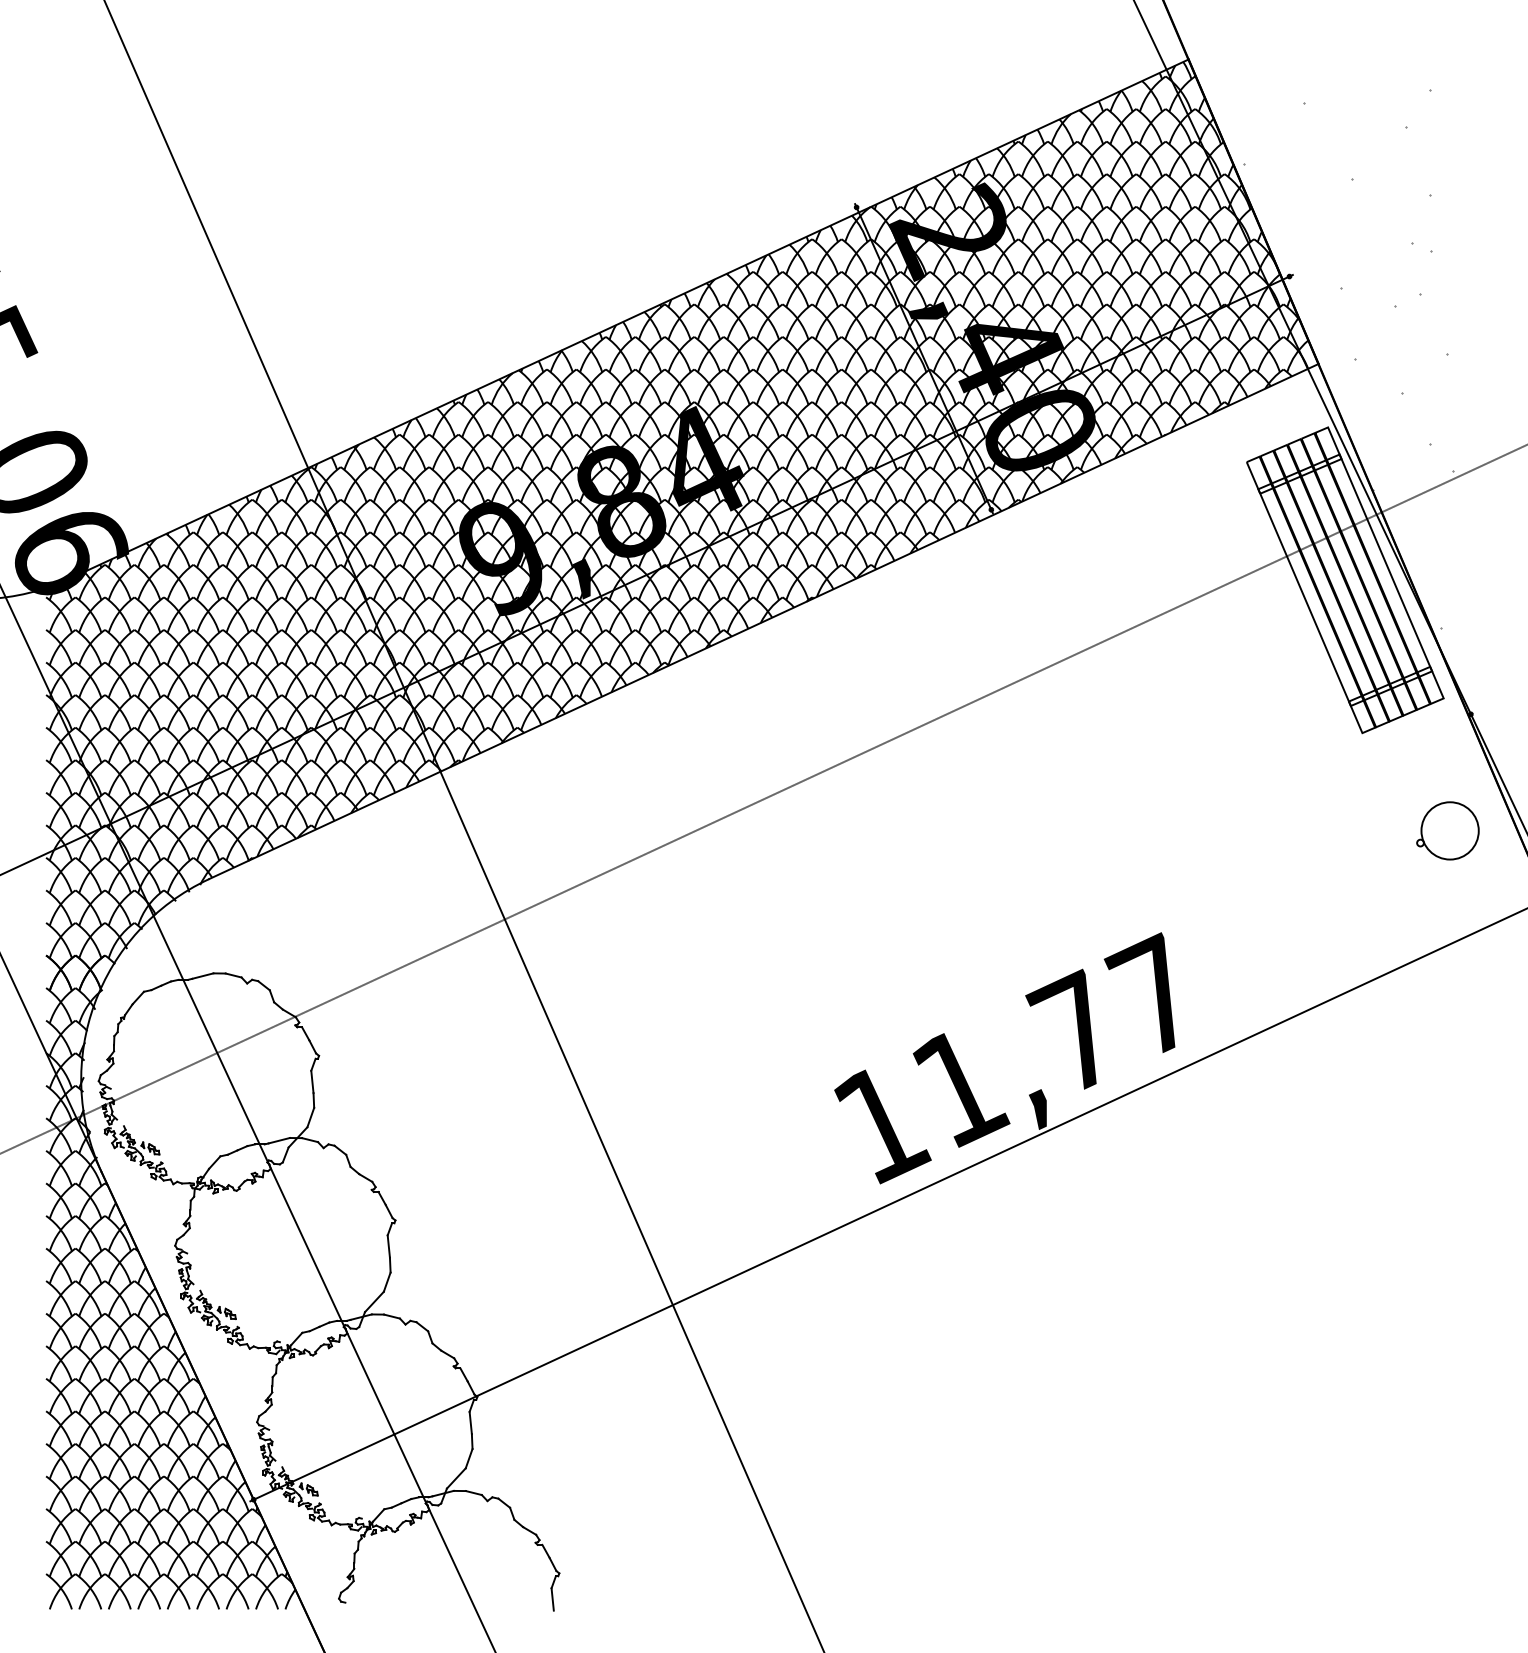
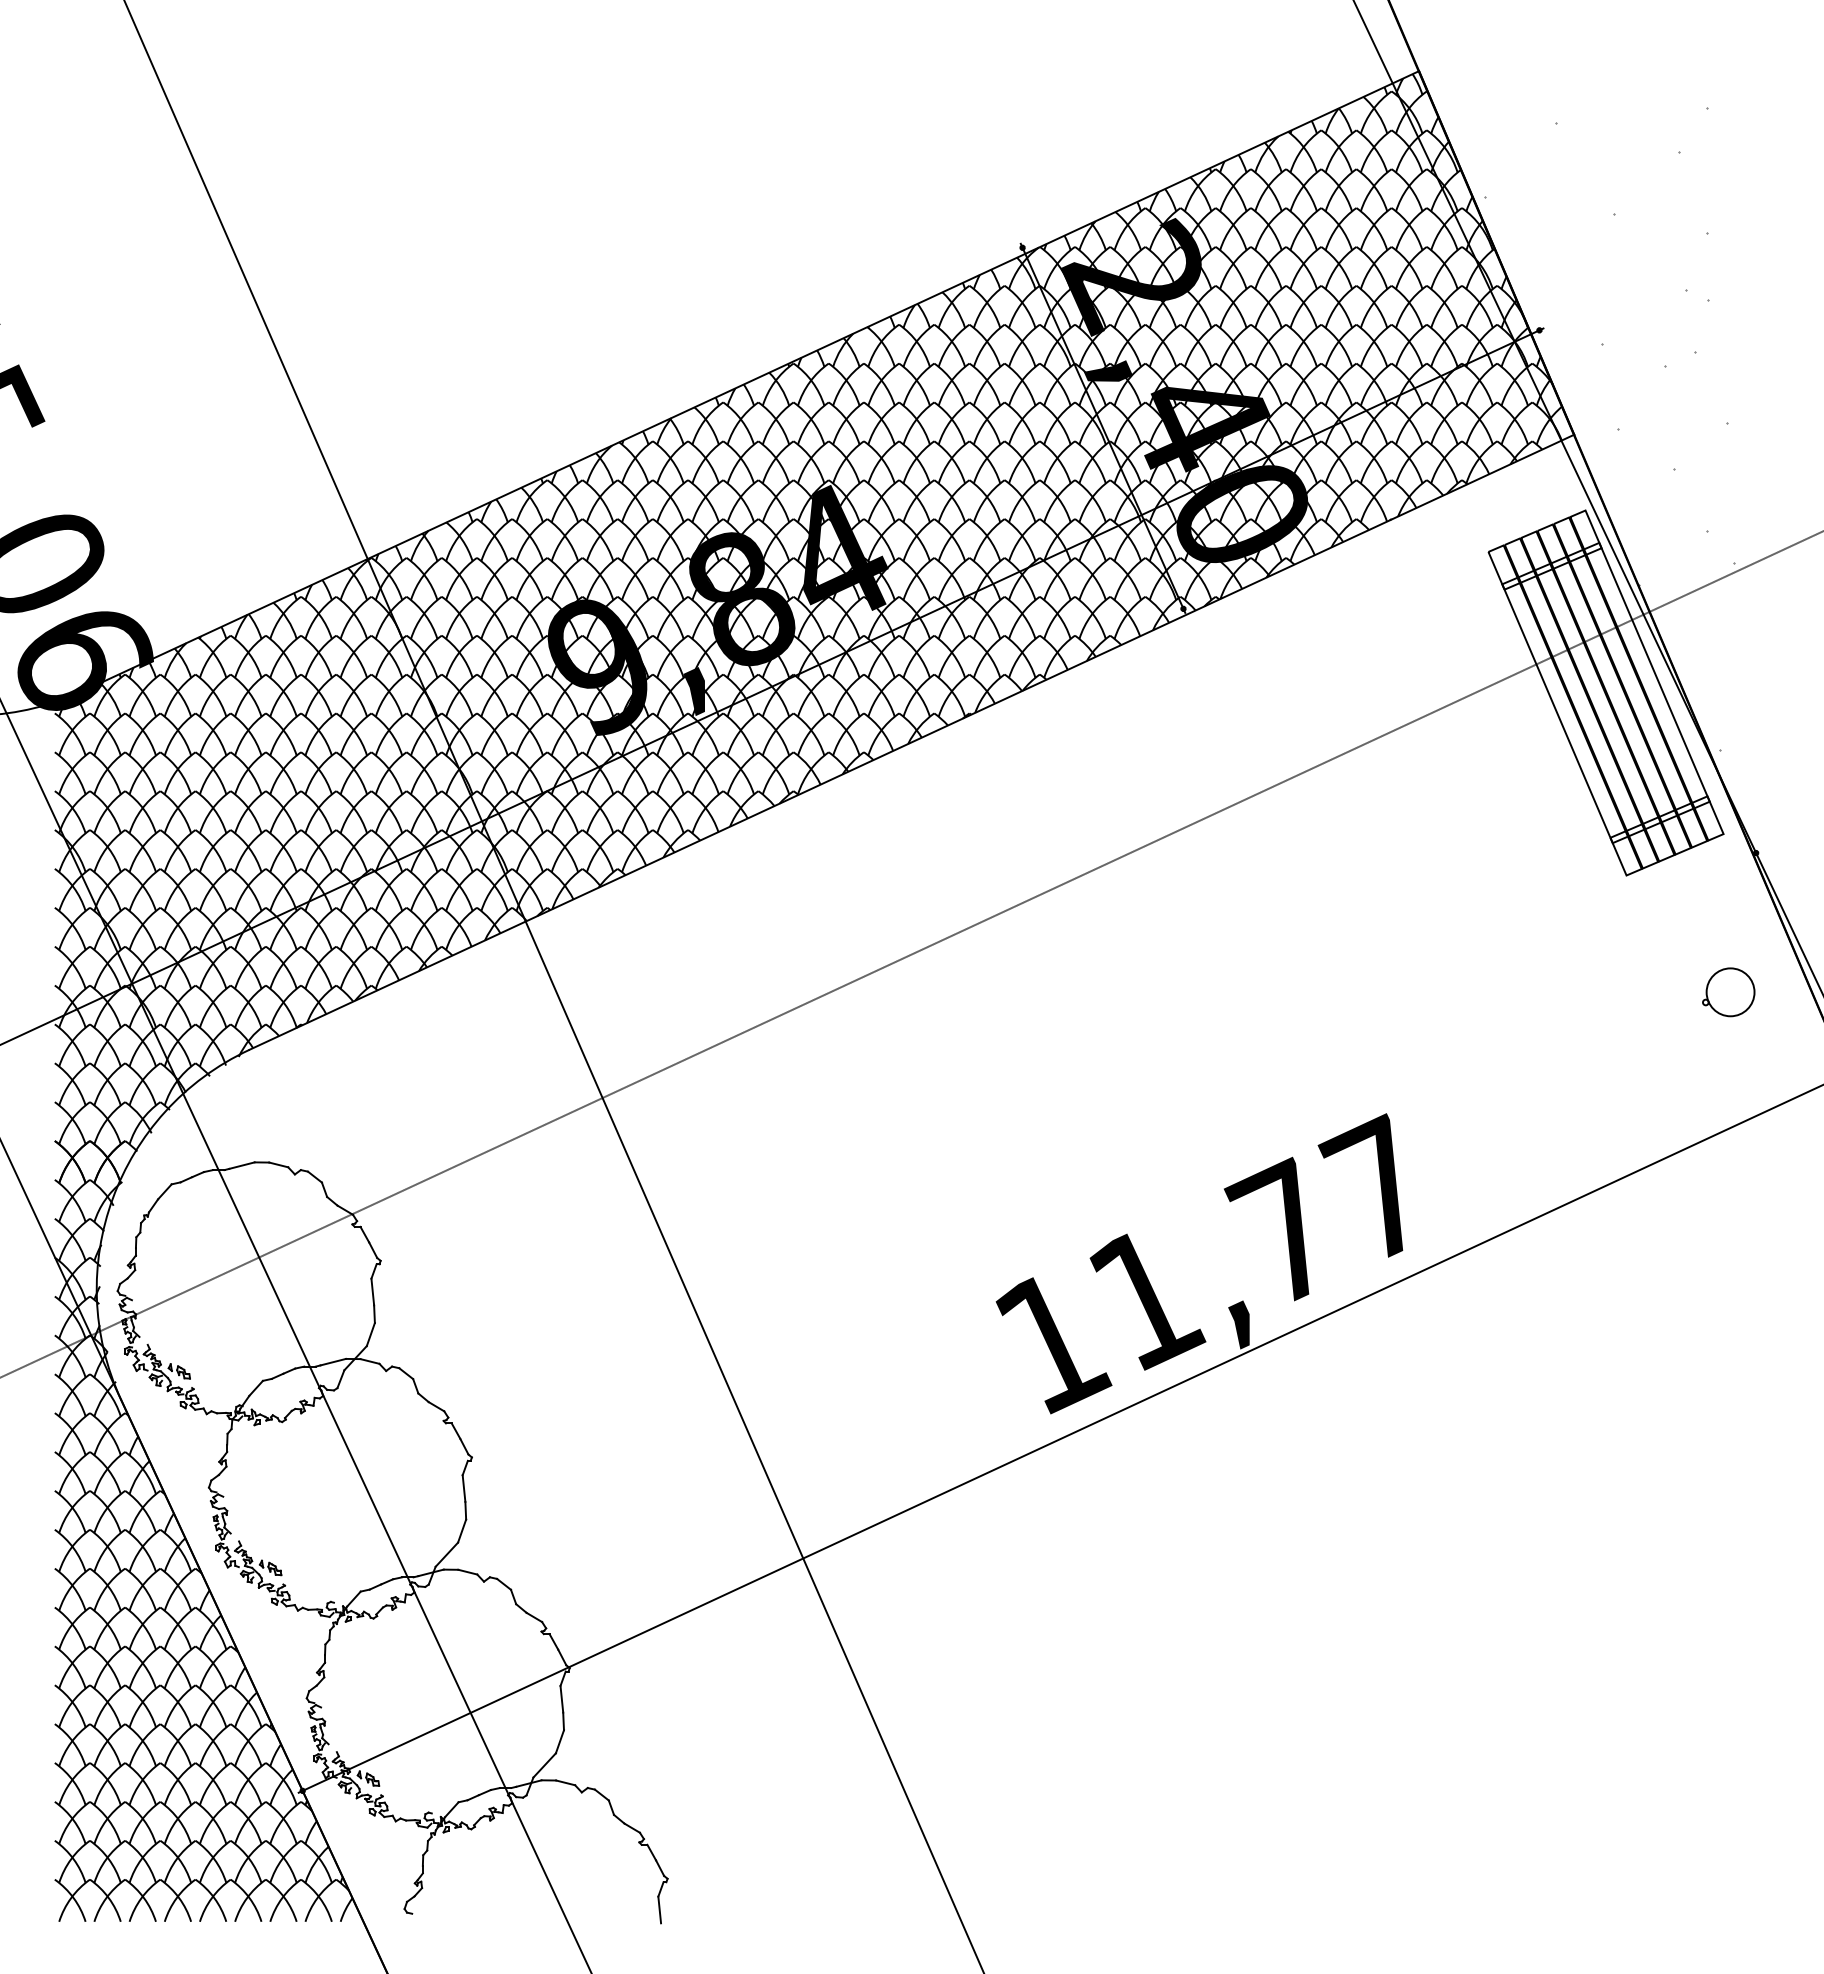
part: (1447, 831) -> (1728, 992), size x0.7

